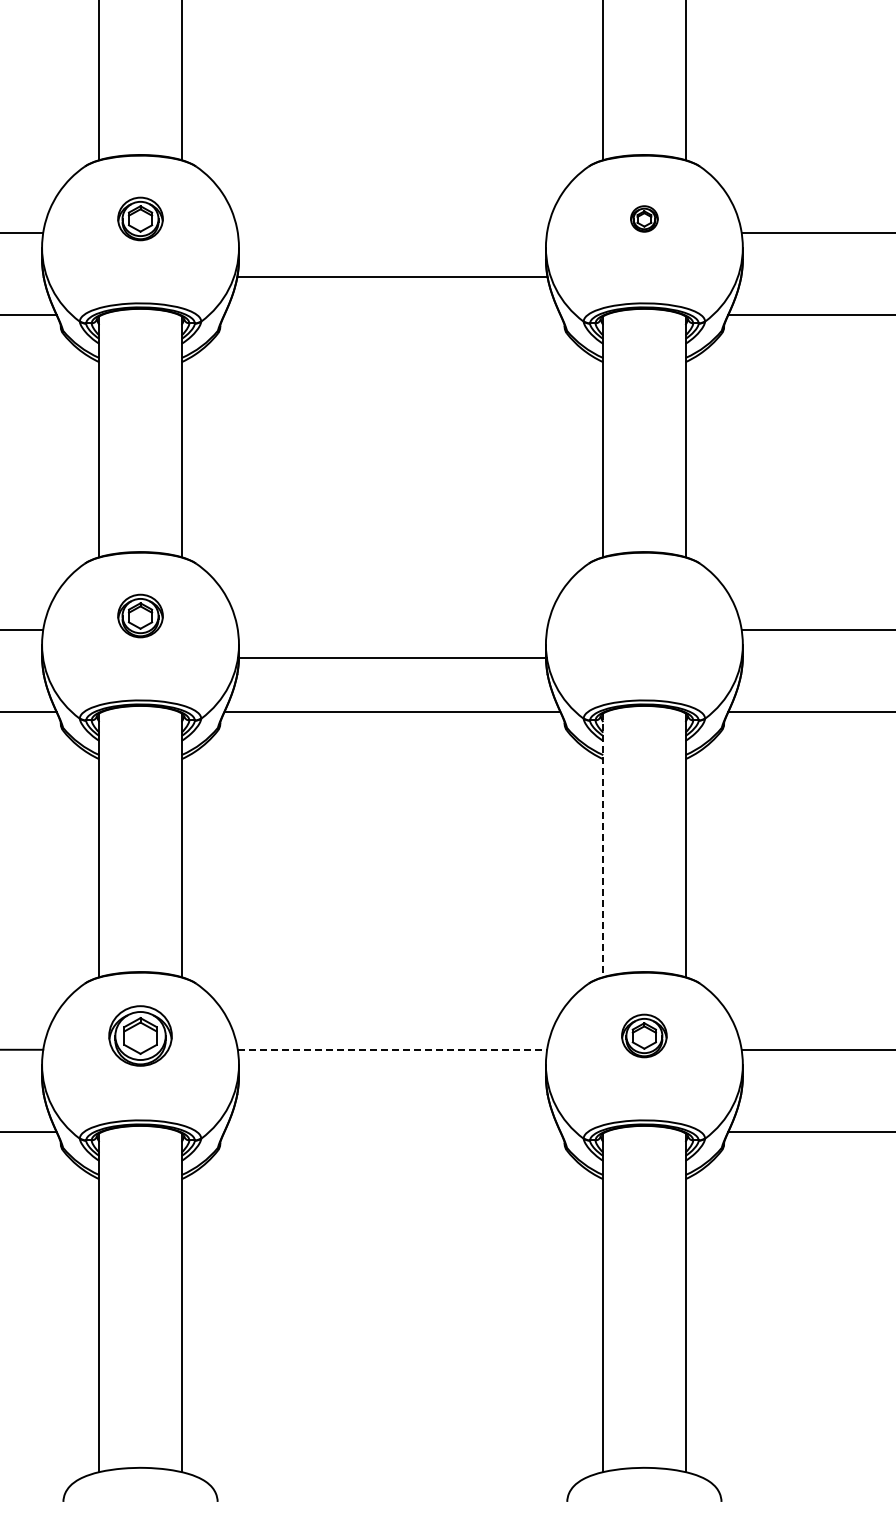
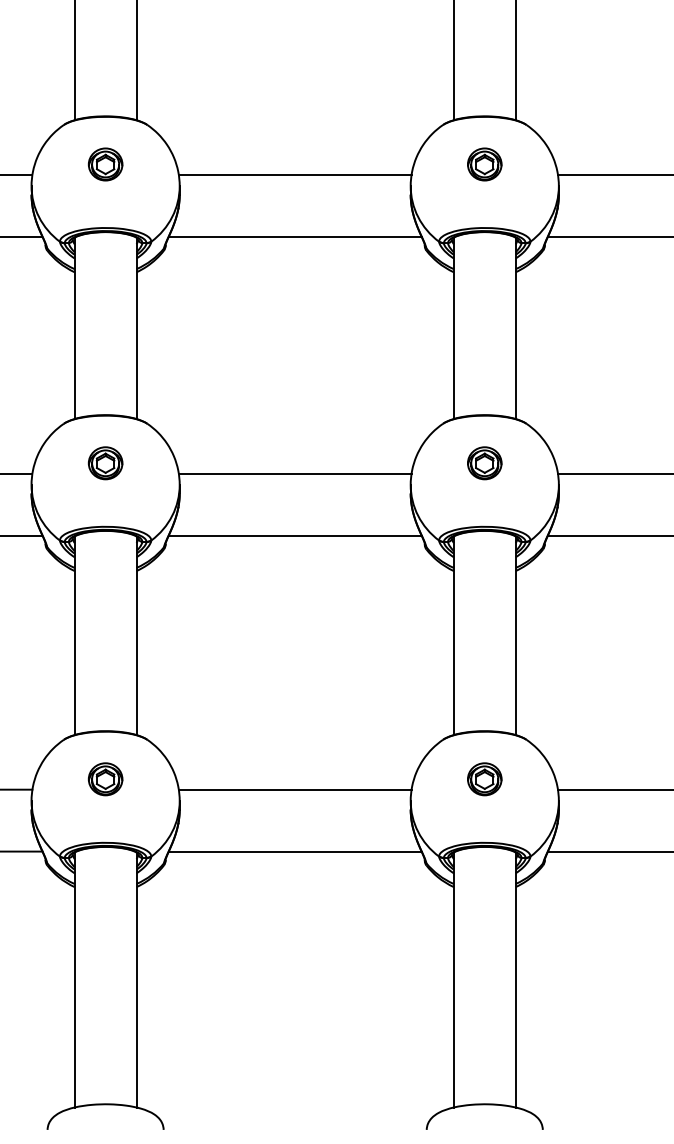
part: (644, 218) -> (484, 164), size x1.67
line: (392, 276) -> (295, 174), moved
line: (392, 314) -> (295, 236), added
part: (644, 615) -> (484, 462), added
line: (392, 657) -> (295, 473), moved
line: (603, 845) -> (454, 635), dashed -> solid
part: (140, 1035) -> (105, 778), size x0.71
line: (392, 1049) -> (295, 789), dashed -> solid
line: (392, 1132) -> (295, 851), added

